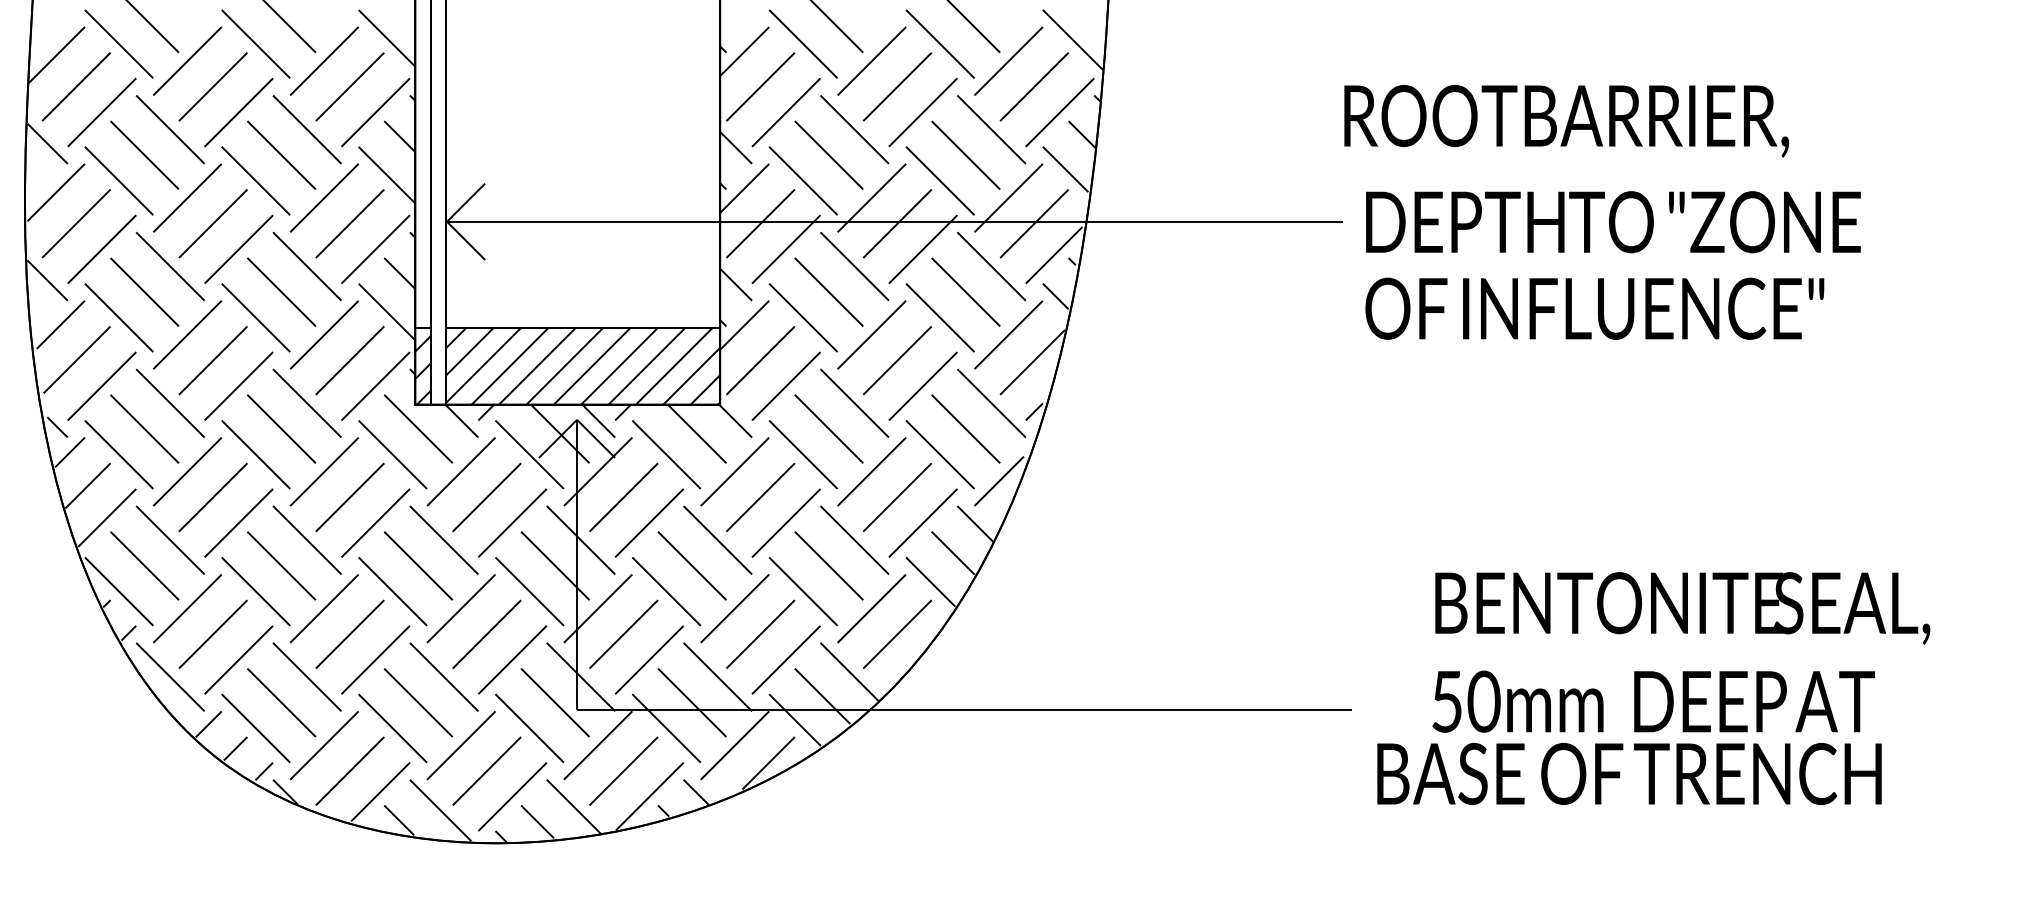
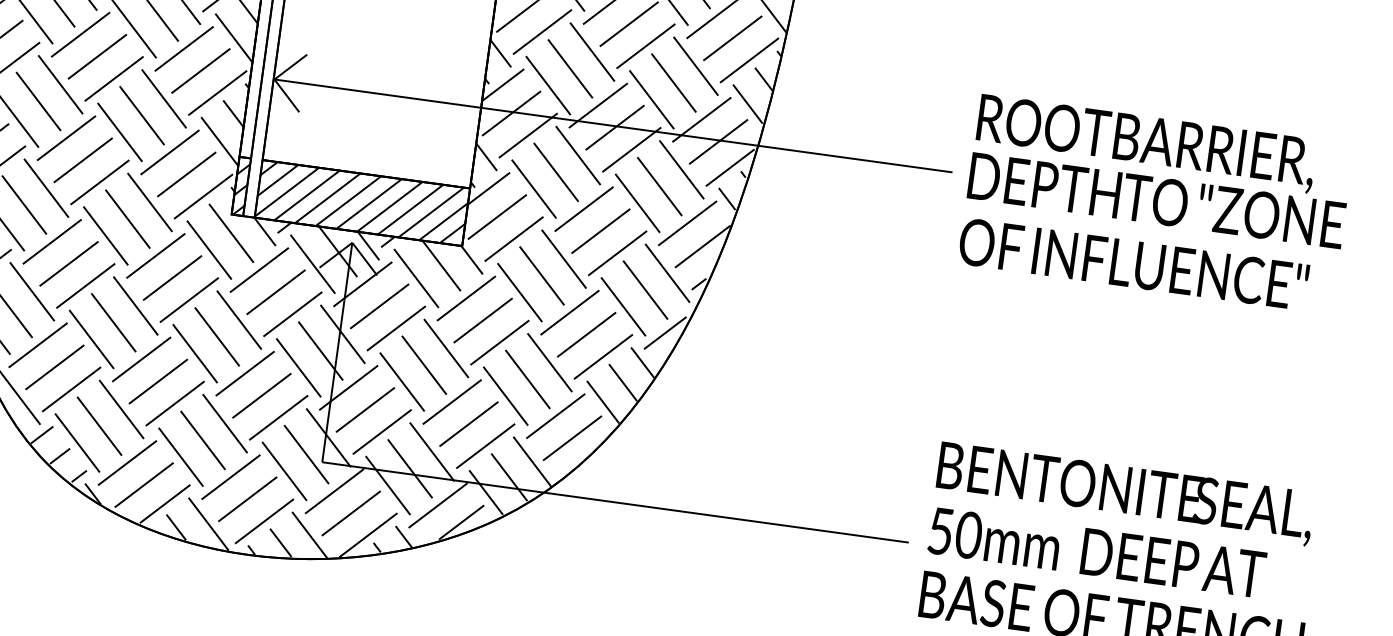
text: (1566, 121) -> (1146, 143), moved
text: (1682, 608) -> (1125, 494), moved
text: (1653, 701) -> (1097, 552), moved

